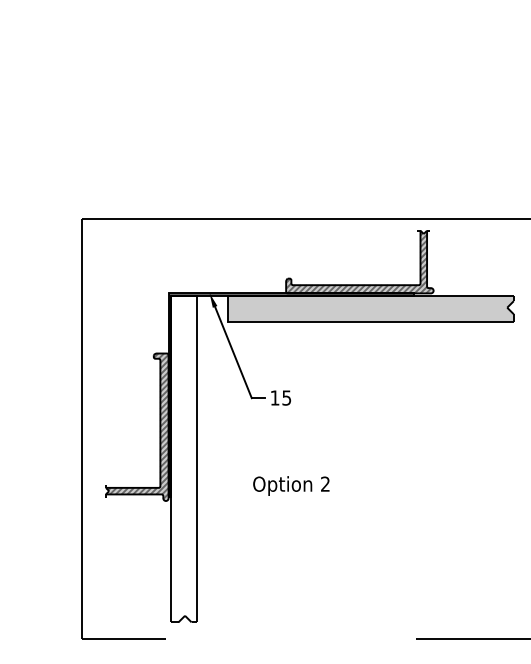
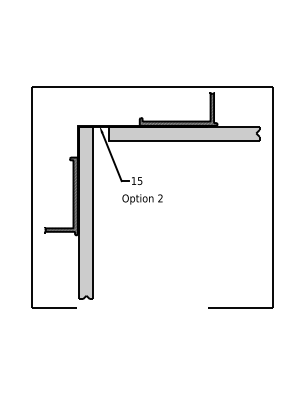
fill: (183, 459) -> (85, 213), added
text: (291, 486) -> (142, 199), moved

